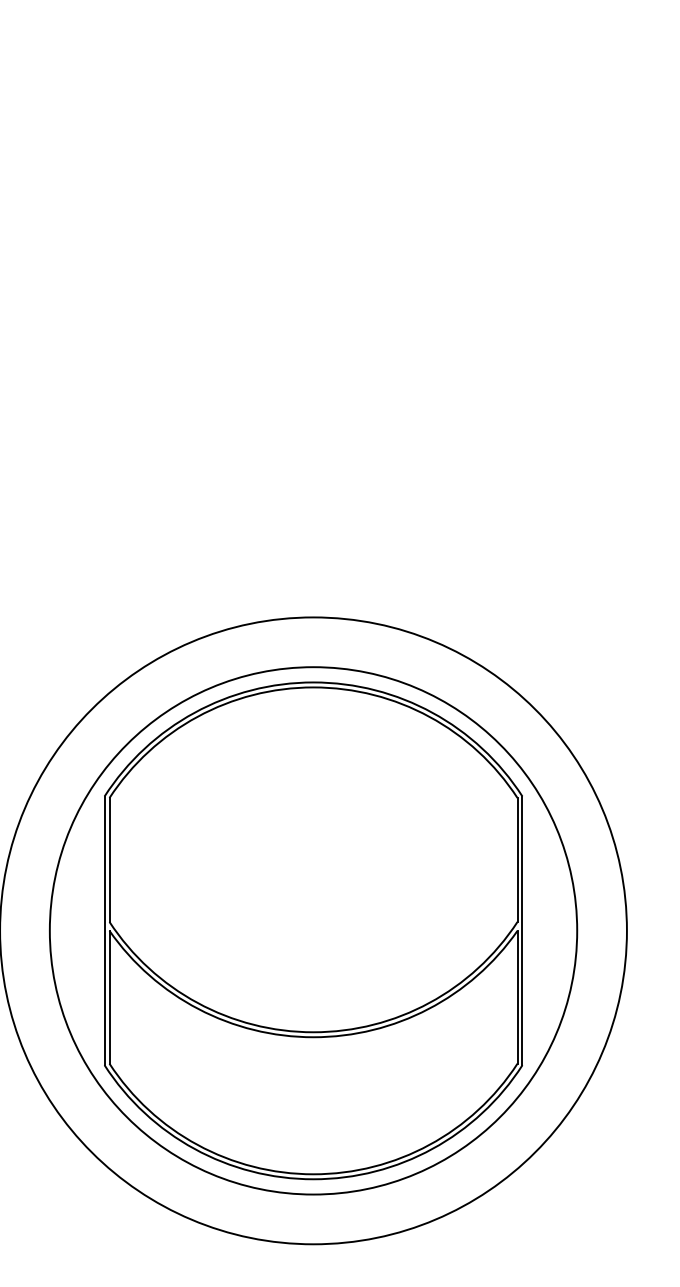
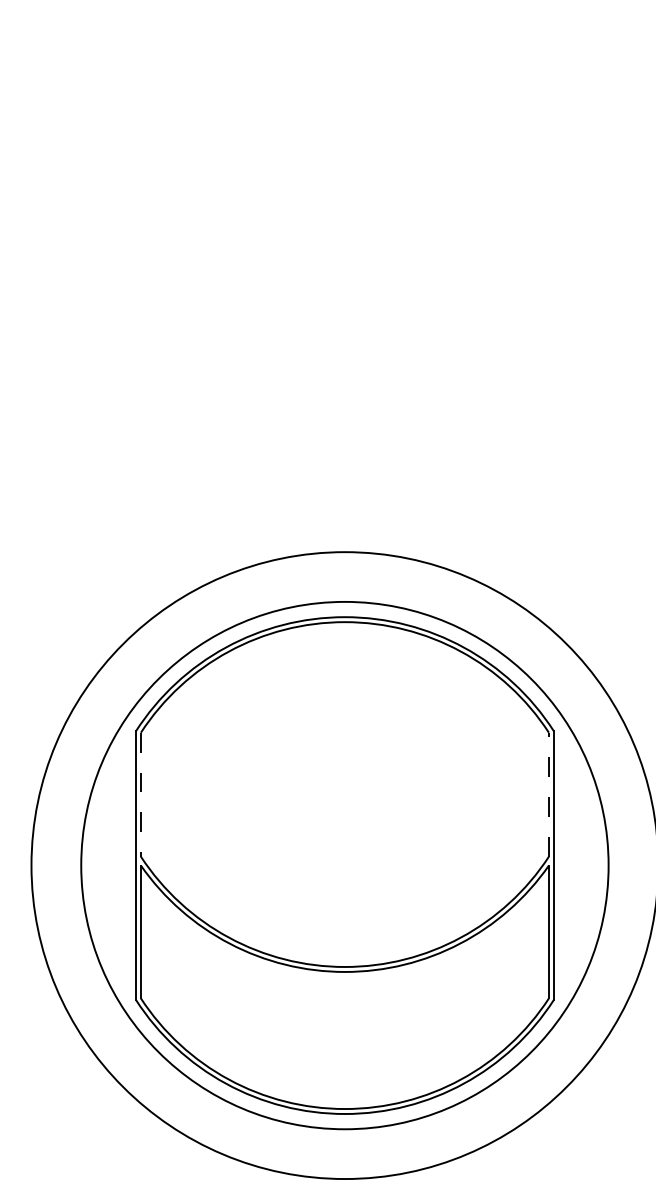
line: (109, 859) -> (140, 794), solid -> dashed
line: (517, 859) -> (548, 794), solid -> dashed

